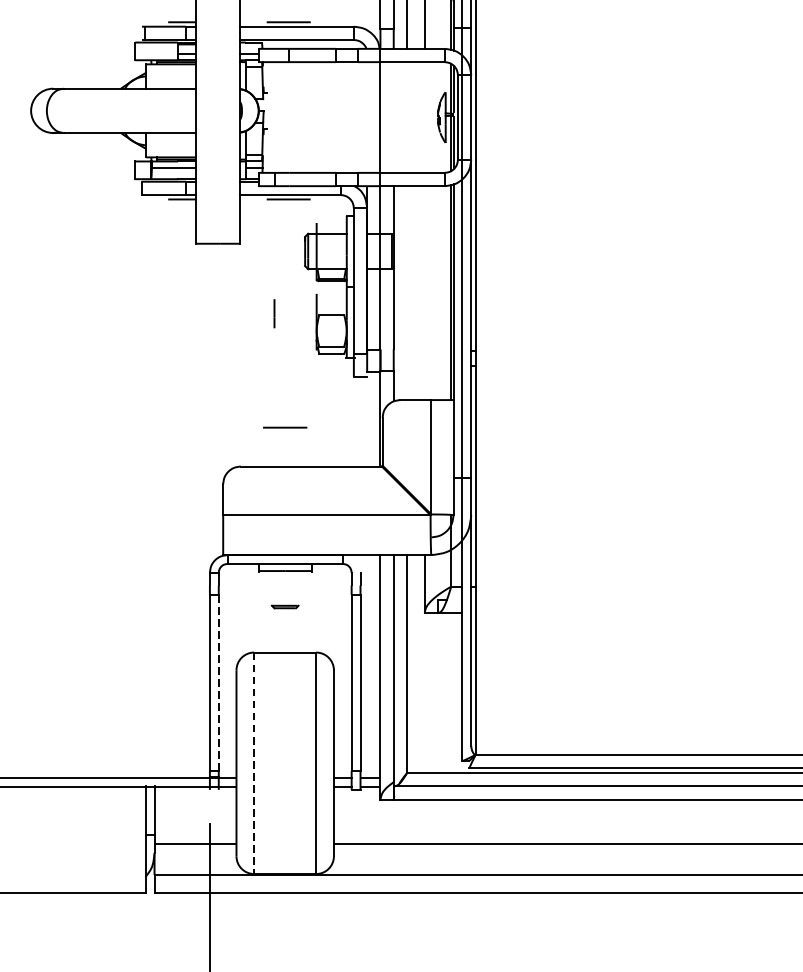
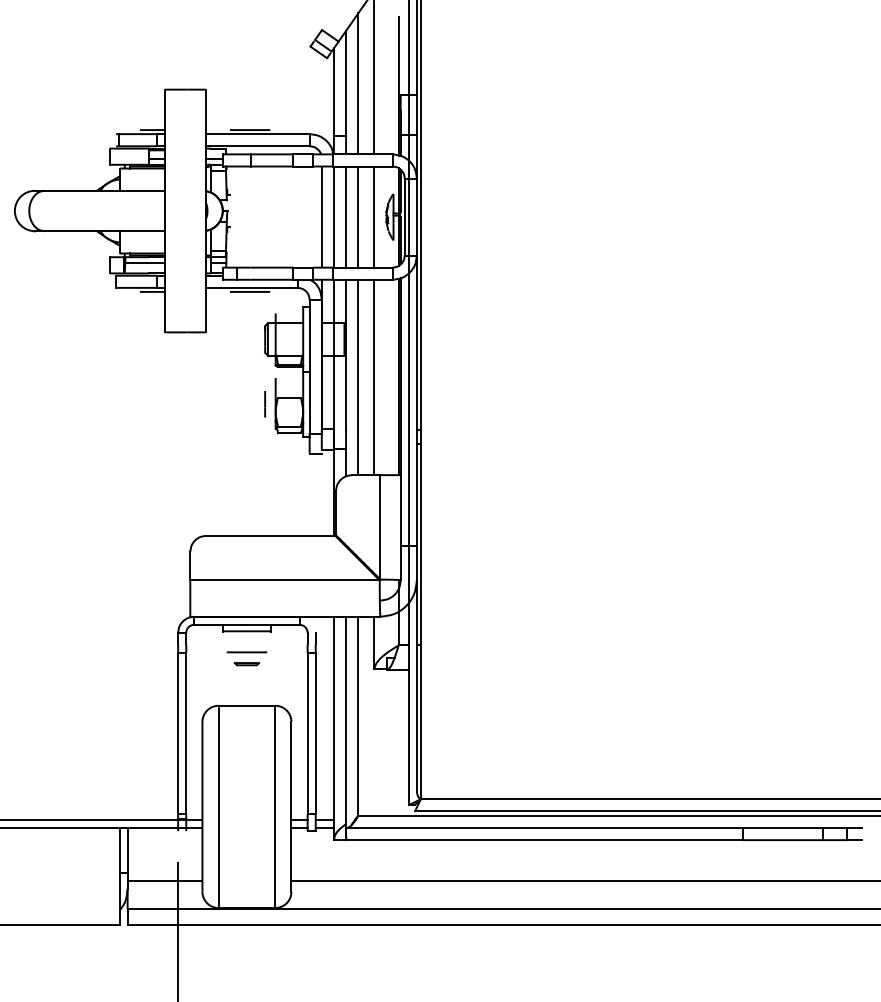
line: (366, 116) -> (321, 216), added
line: (394, 116) -> (346, 216), added
line: (407, 116) -> (358, 216), added
line: (424, 116) -> (374, 216), added
line: (407, 293) -> (358, 377), added
line: (424, 293) -> (374, 377), added
line: (274, 313) -> (265, 404), moved
line: (284, 427) -> (246, 652), moved
line: (219, 684) -> (186, 734), dashed -> solid
line: (254, 763) -> (218, 807), dashed -> solid

